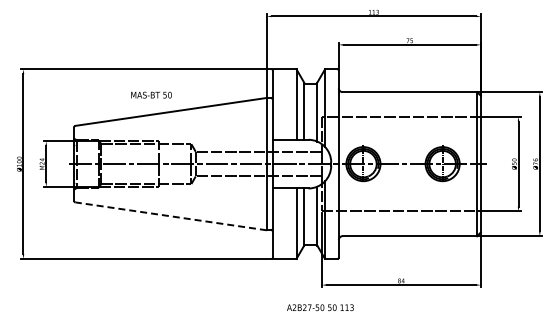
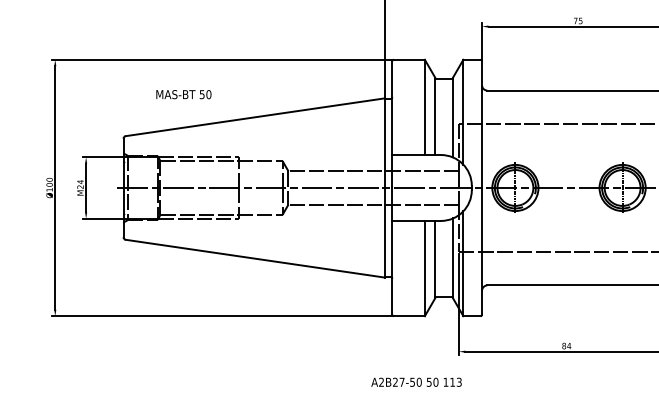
text: (151, 94) -> (183, 93), moved
line: (171, 216) -> (255, 258), dashed -> solid
text: (320, 307) -> (416, 382), moved

